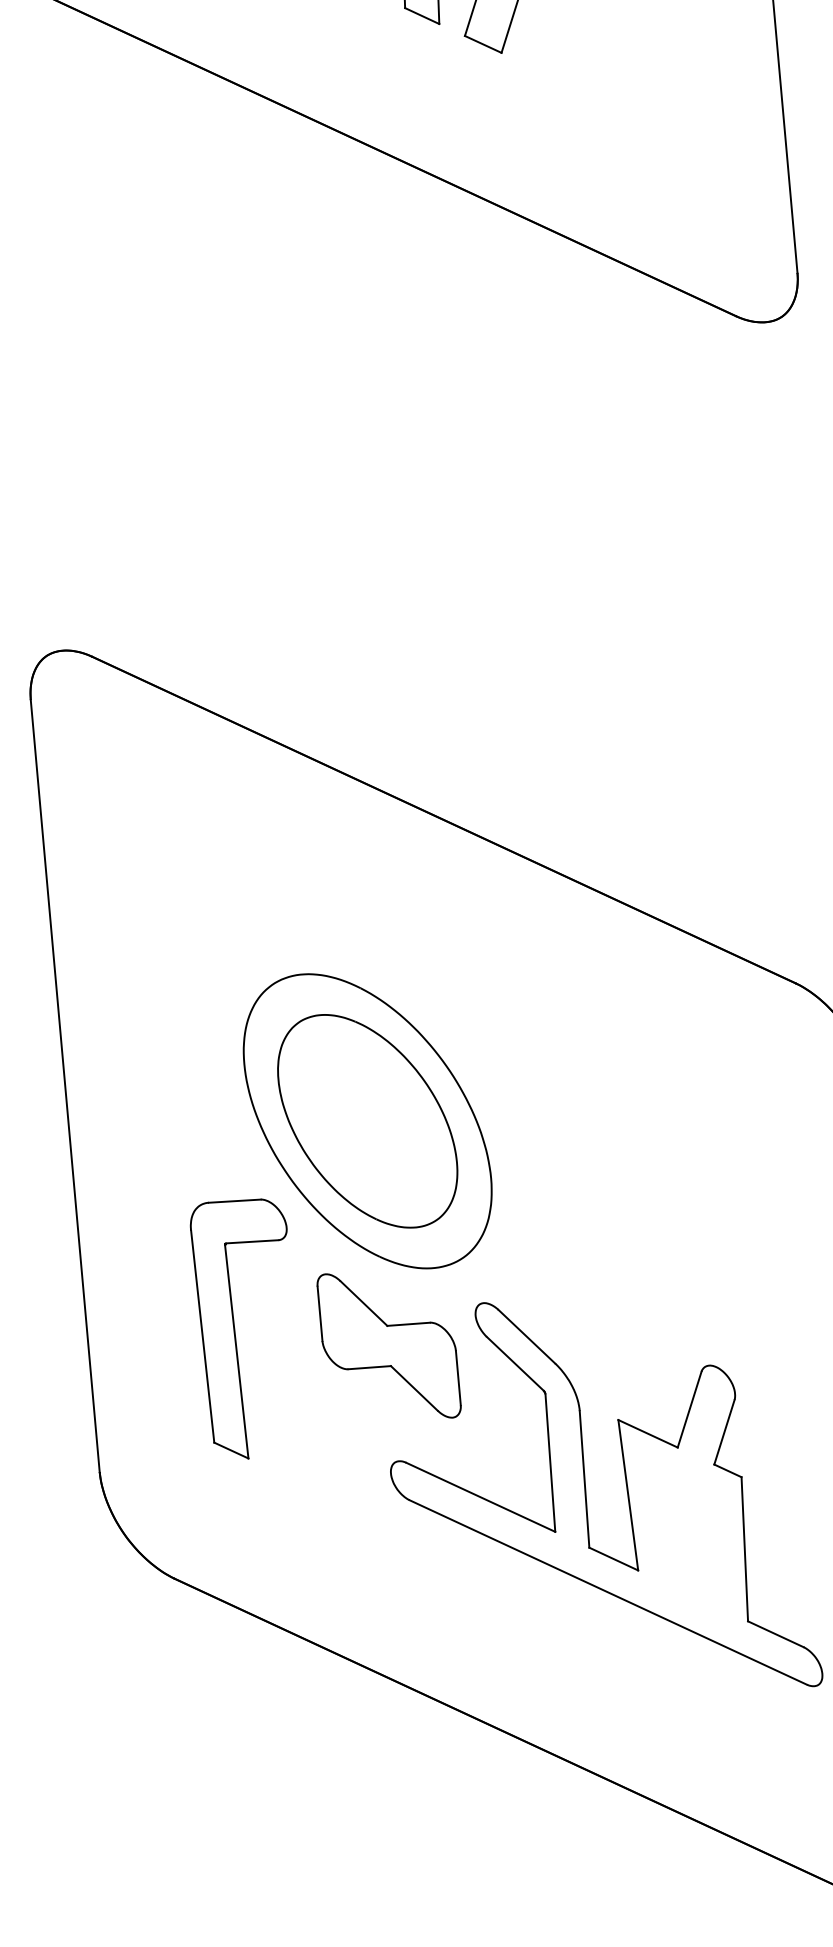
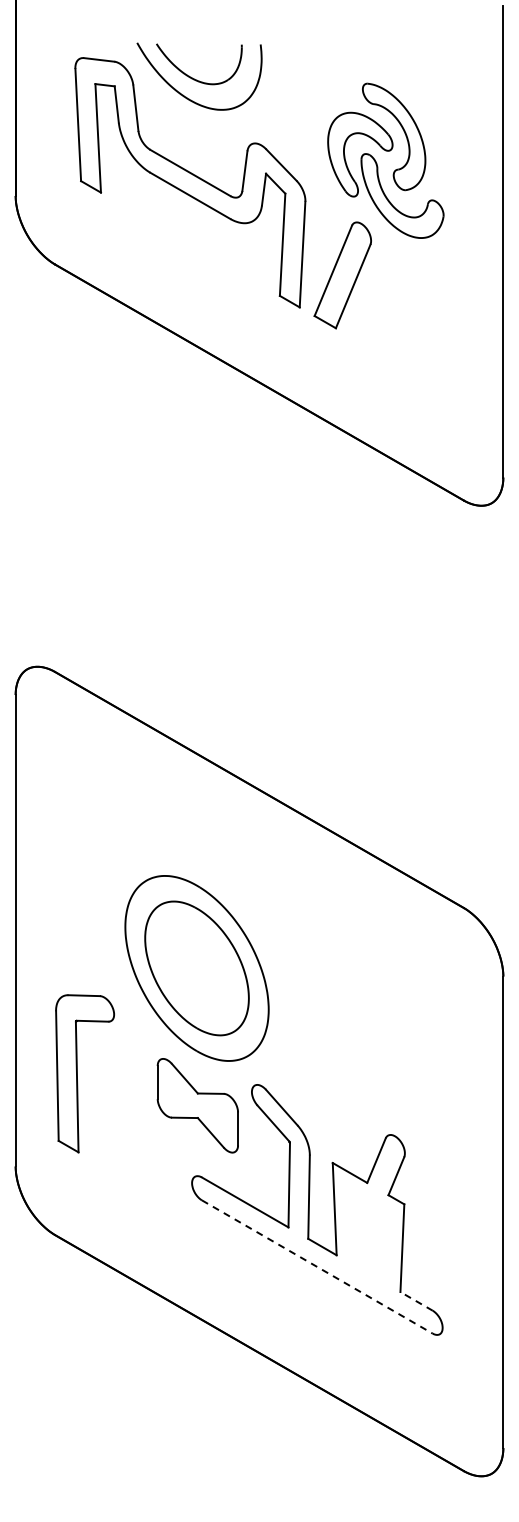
part: (235, 1329) -> (77, 1073), moved
line: (608, 1593) -> (317, 1267), solid -> dashed
line: (775, 1634) -> (416, 1301), solid -> dashed

